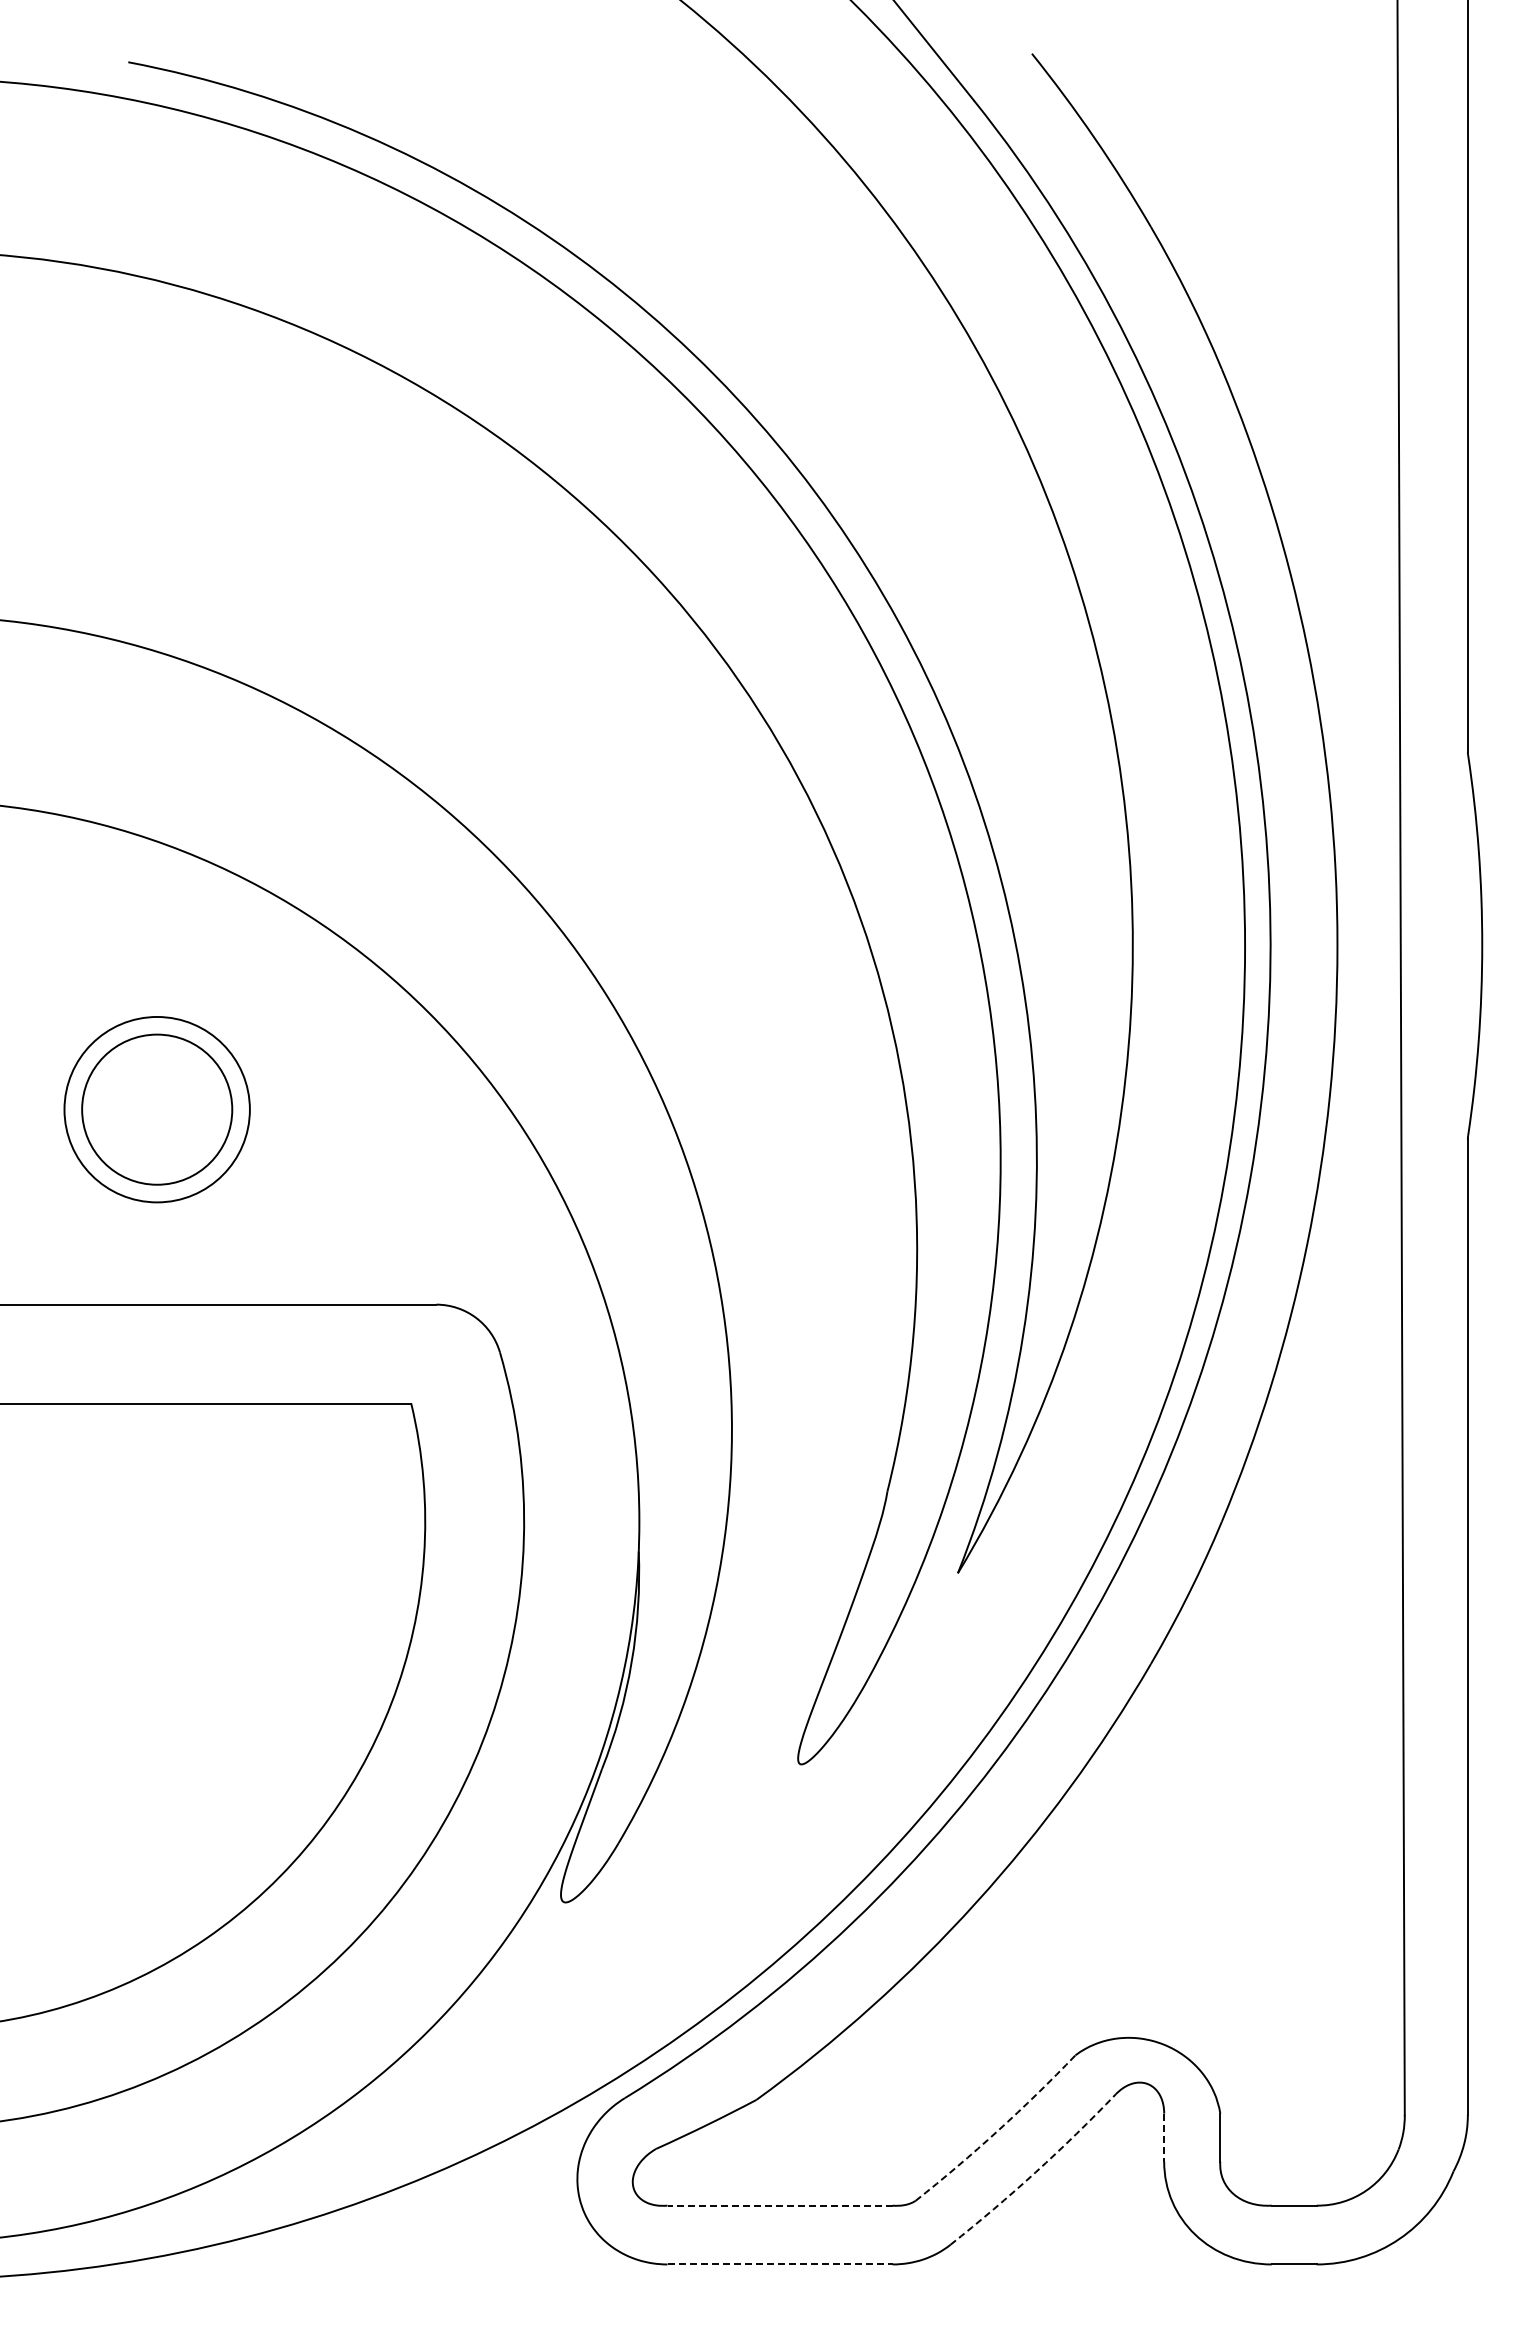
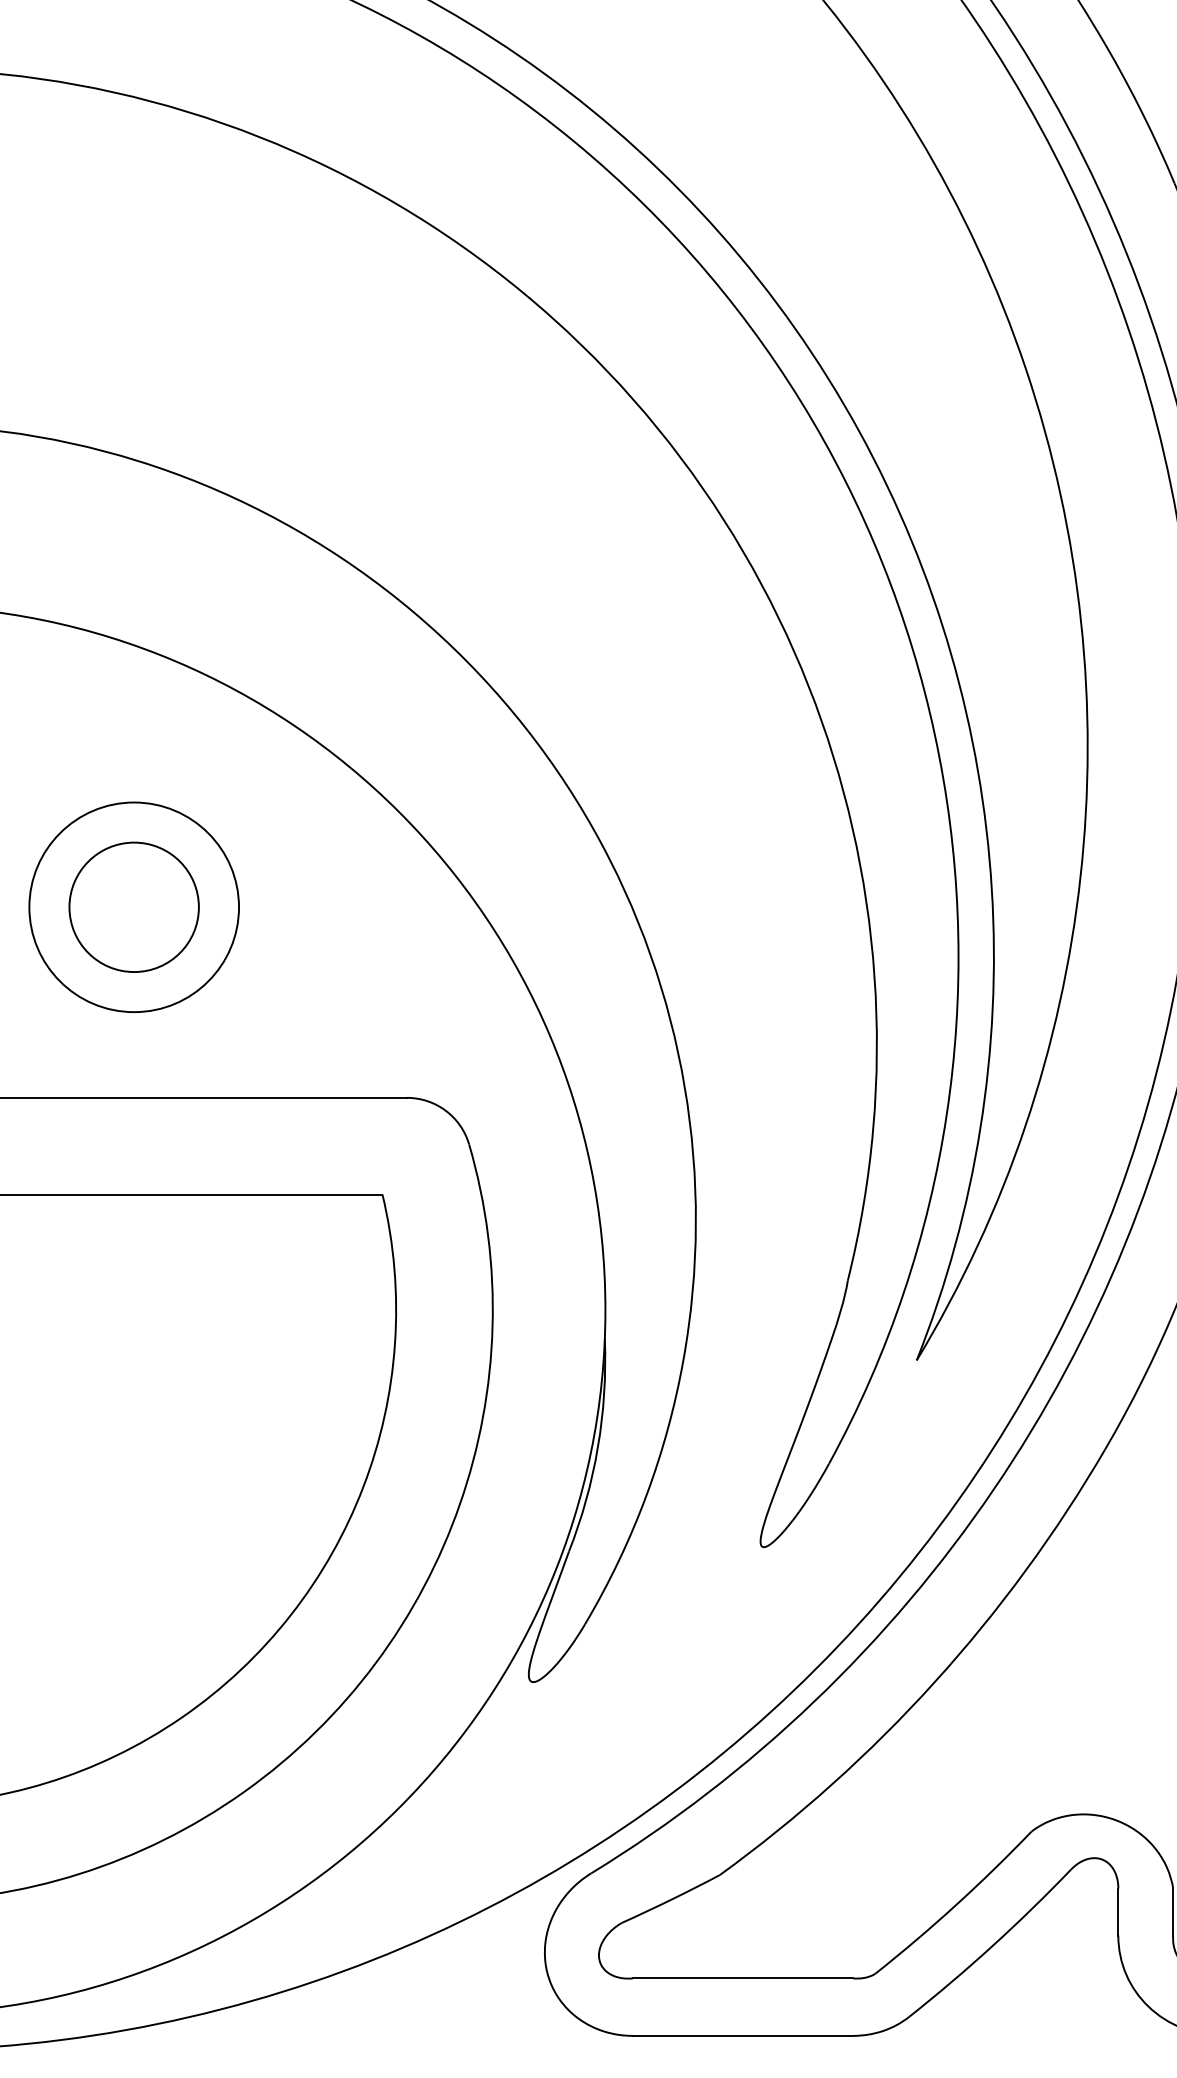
circle: (156, 1109) -> (133, 907), size x0.71
circle: (156, 1109) -> (133, 907), size x1.43
arc: (997, 2130) -> (955, 1904), dashed -> solid
line: (1164, 2138) -> (1118, 1912), dashed -> solid
arc: (1035, 2172) -> (992, 1946), dashed -> solid
line: (780, 2205) -> (743, 1978), dashed -> solid
line: (780, 2264) -> (743, 2035), dashed -> solid

